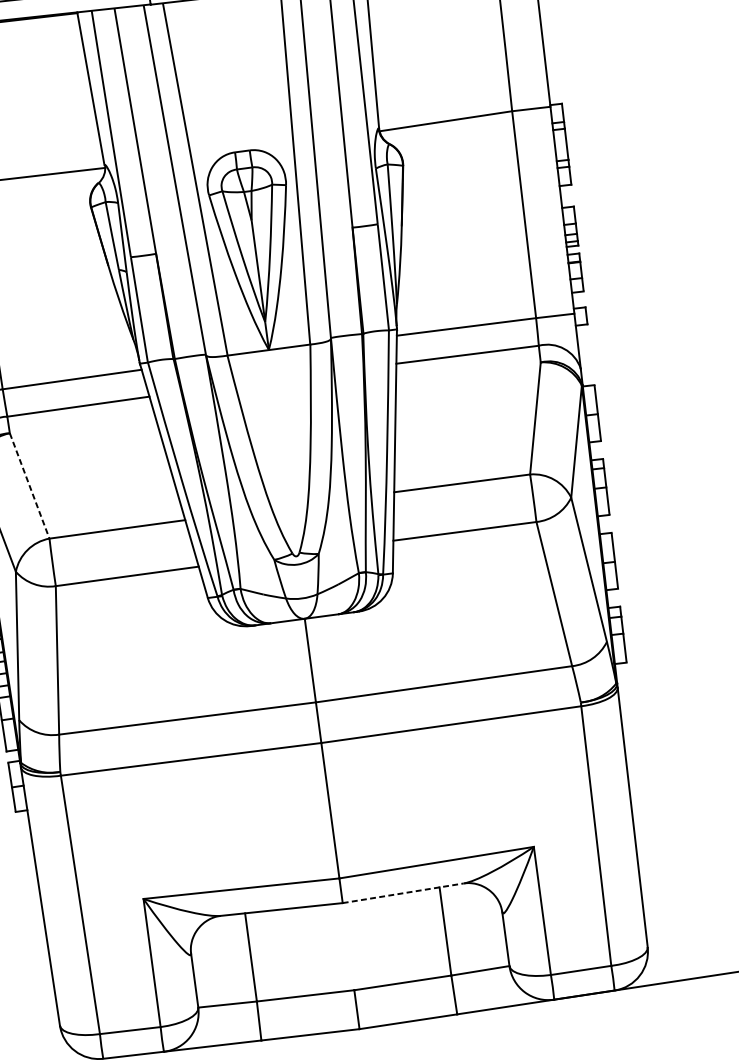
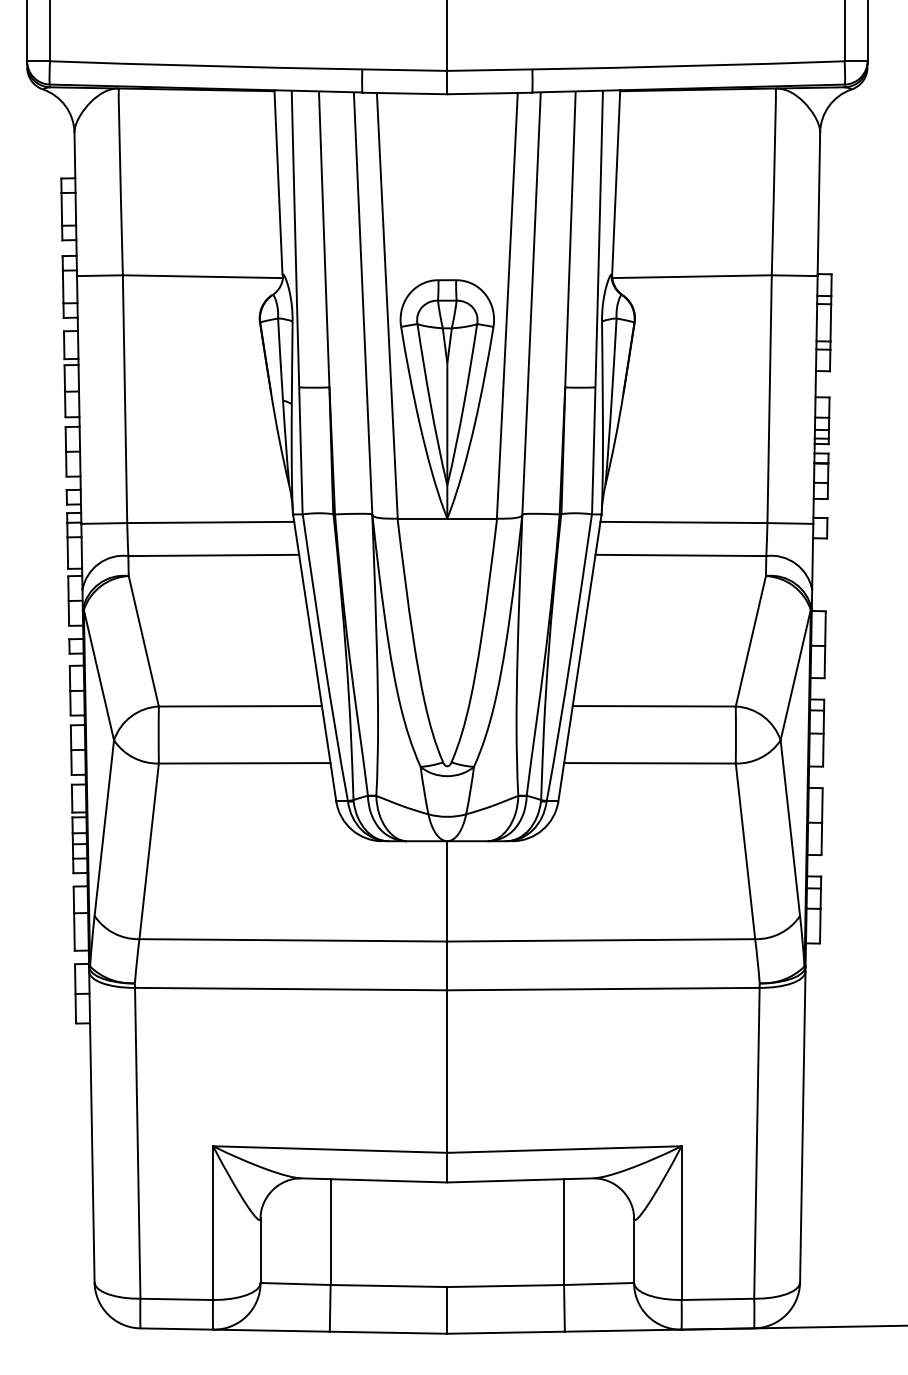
line: (29, 486) -> (143, 641), dashed -> solid
line: (403, 893) -> (520, 1180), dashed -> solid

